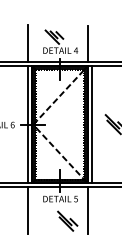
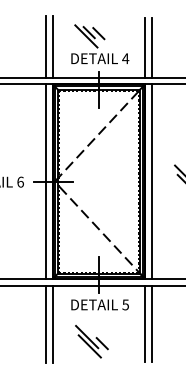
line: (32, 43) -> (53, 46), added
line: (91, 44) -> (151, 48), added
line: (32, 210) -> (53, 323), added
line: (91, 210) -> (151, 323), added
part: (67, 220) -> (91, 340), moved

